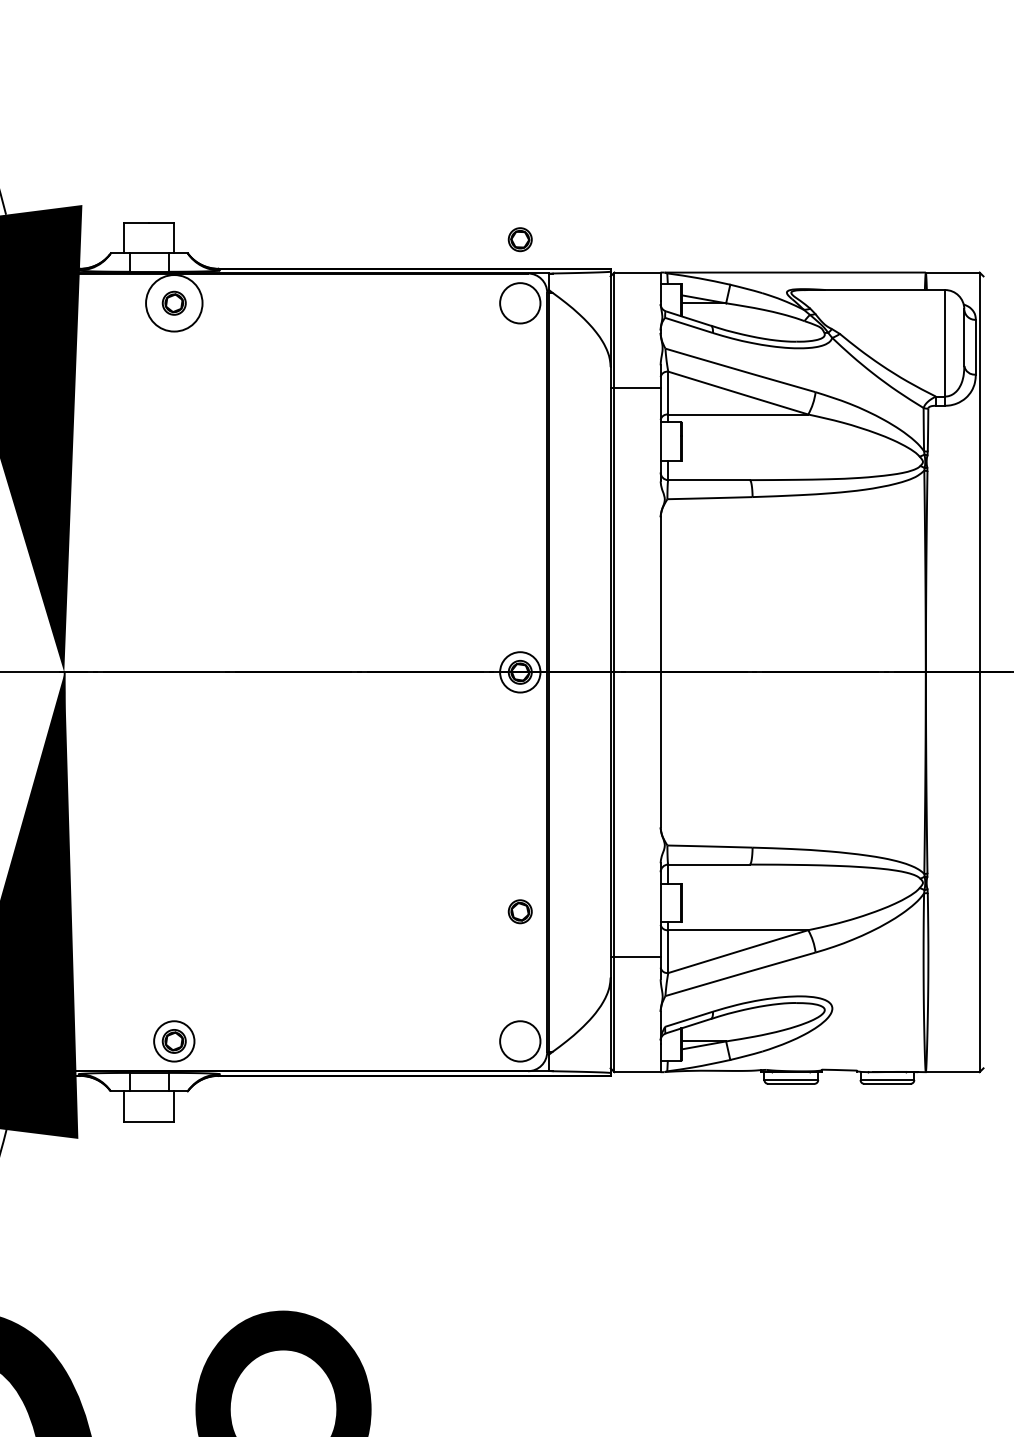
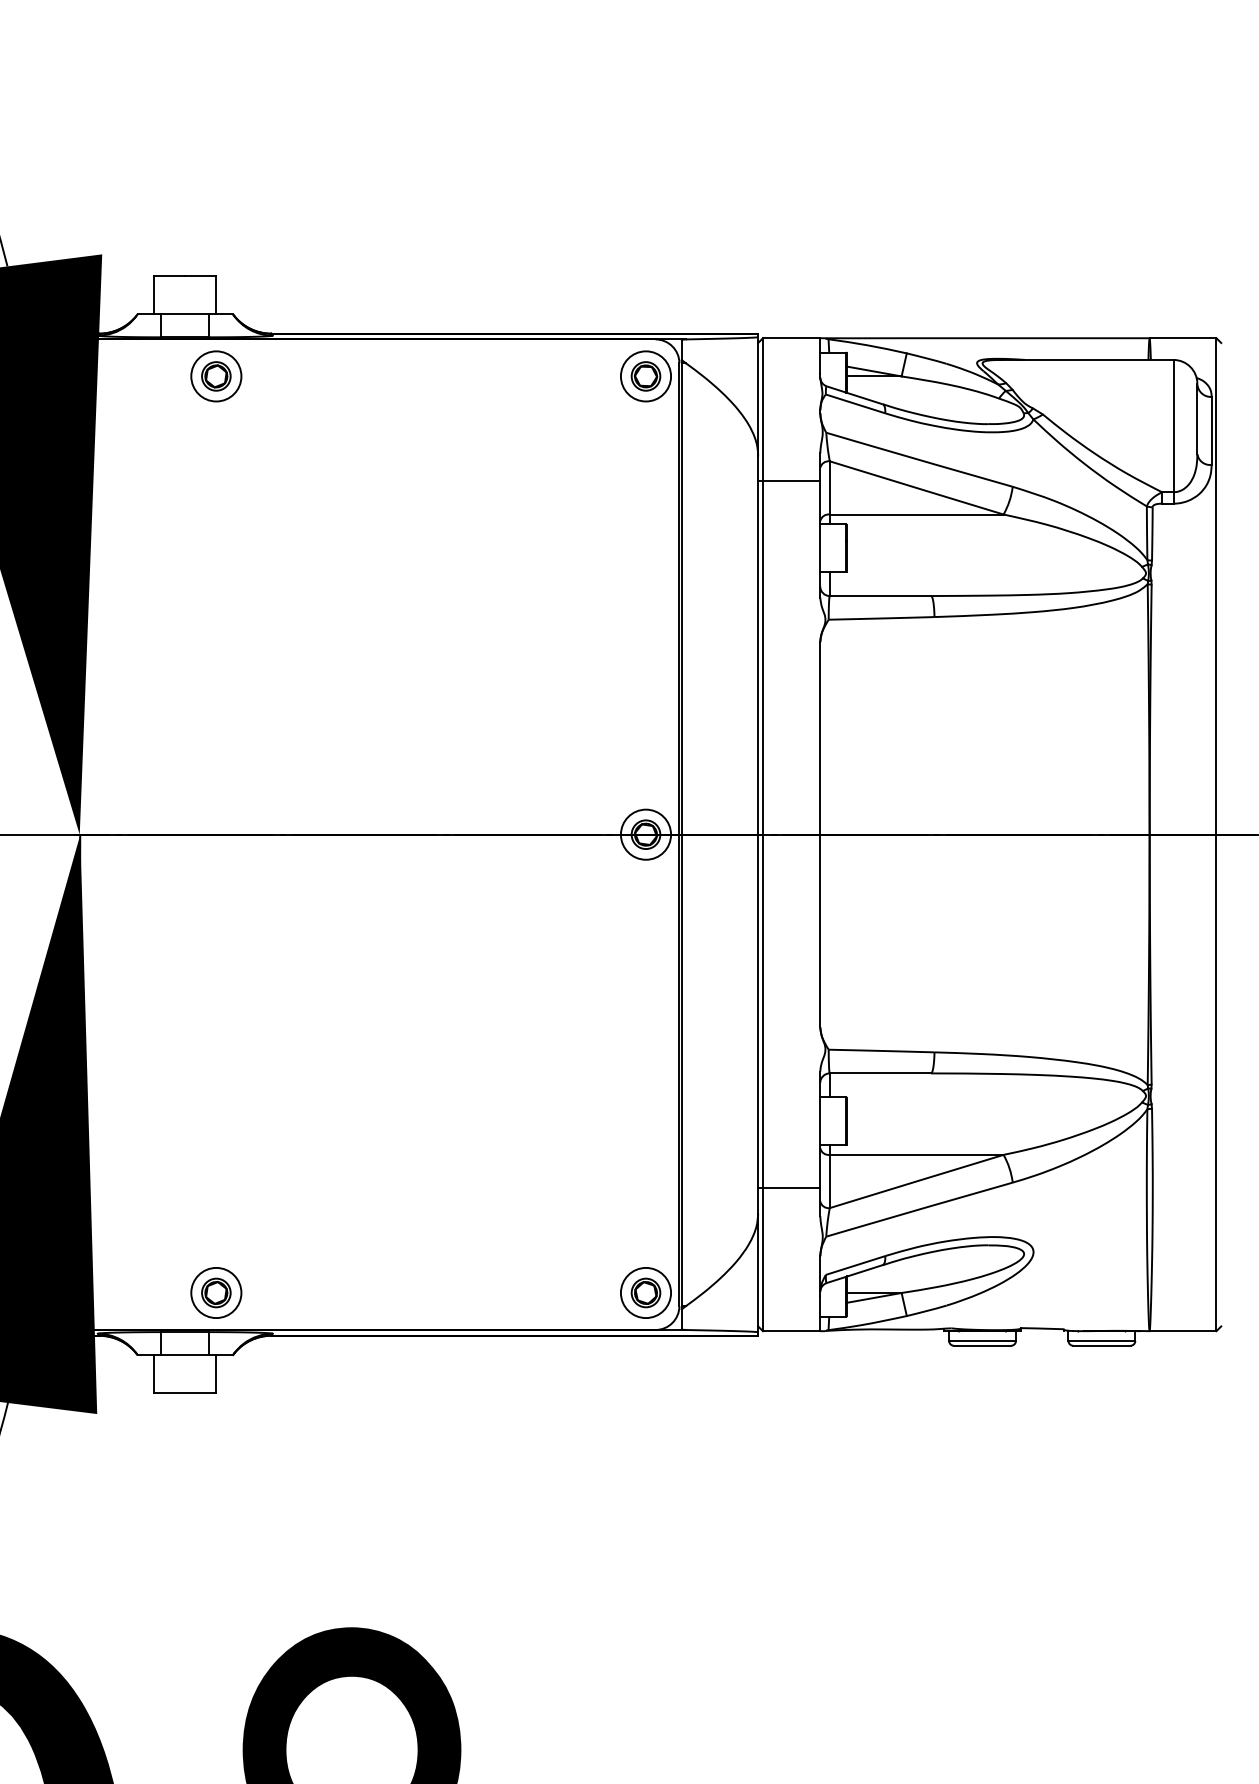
part: (519, 239) -> (645, 376), moved
circle: (174, 303) -> (216, 376), size x0.71
part: (519, 911) -> (645, 1292), moved

